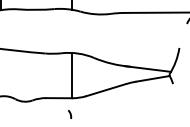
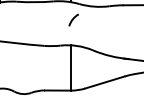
arc: (74, 27) -> (73, 19), added

